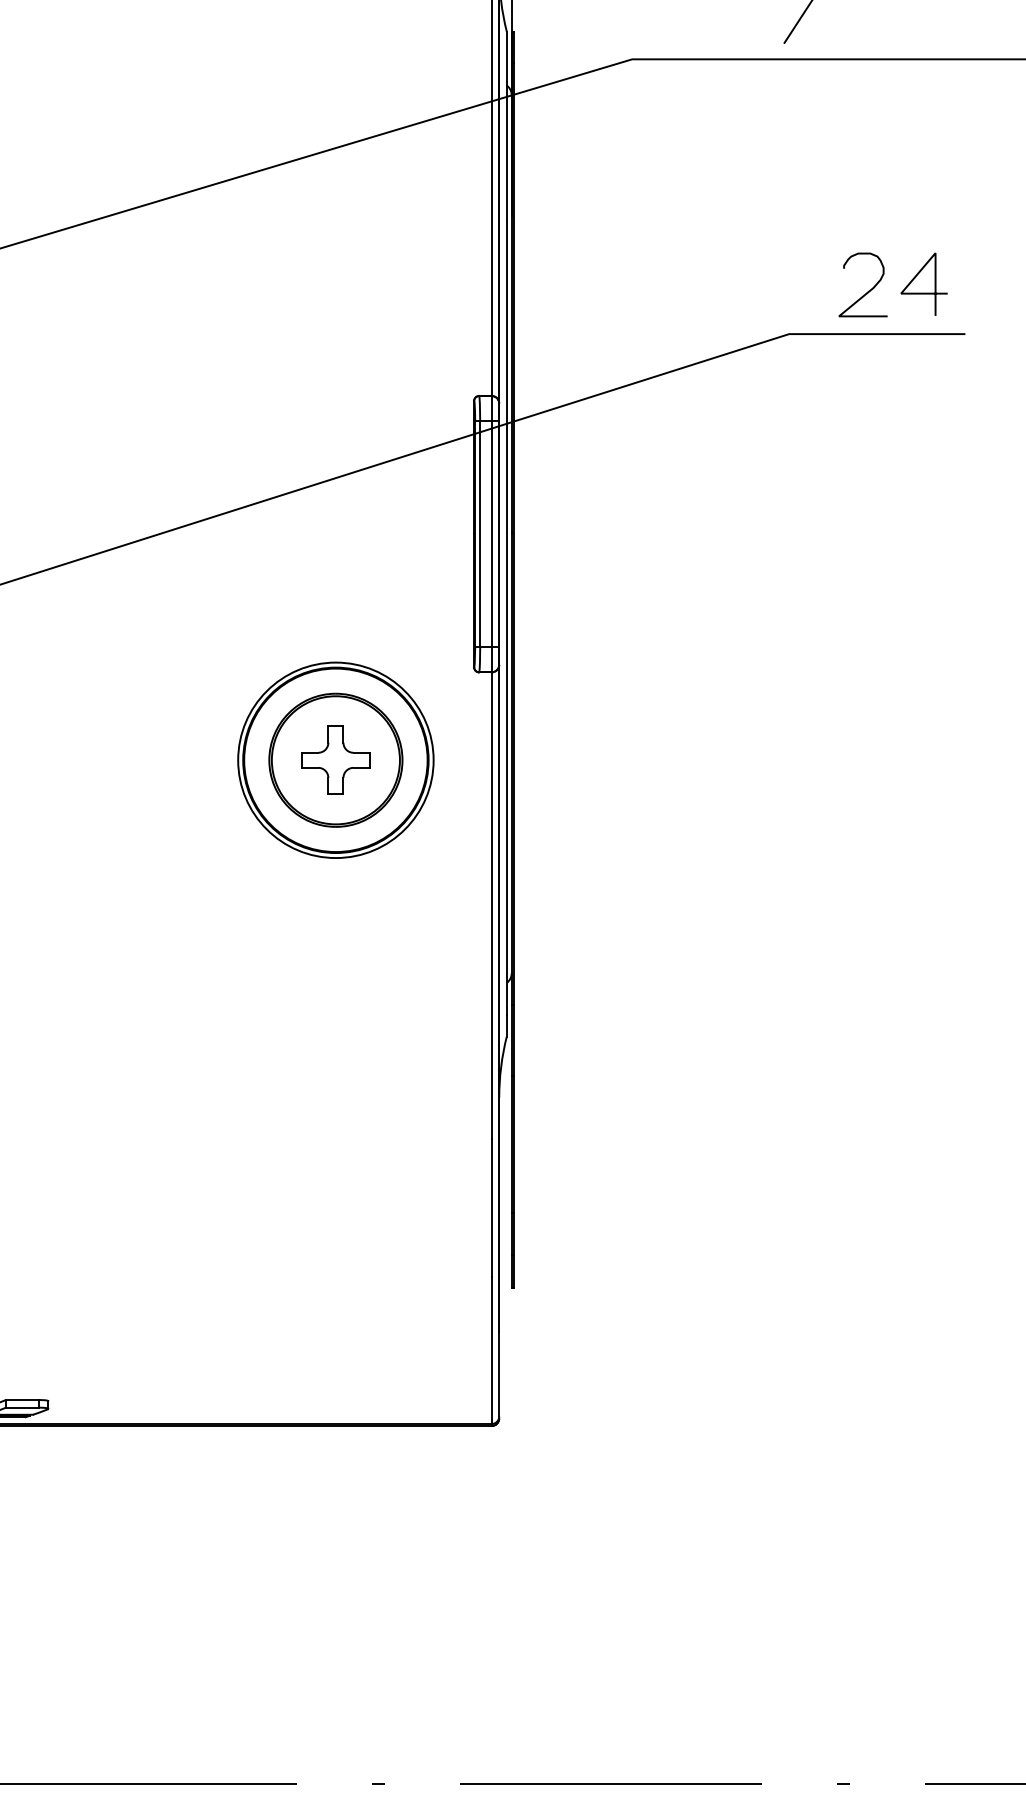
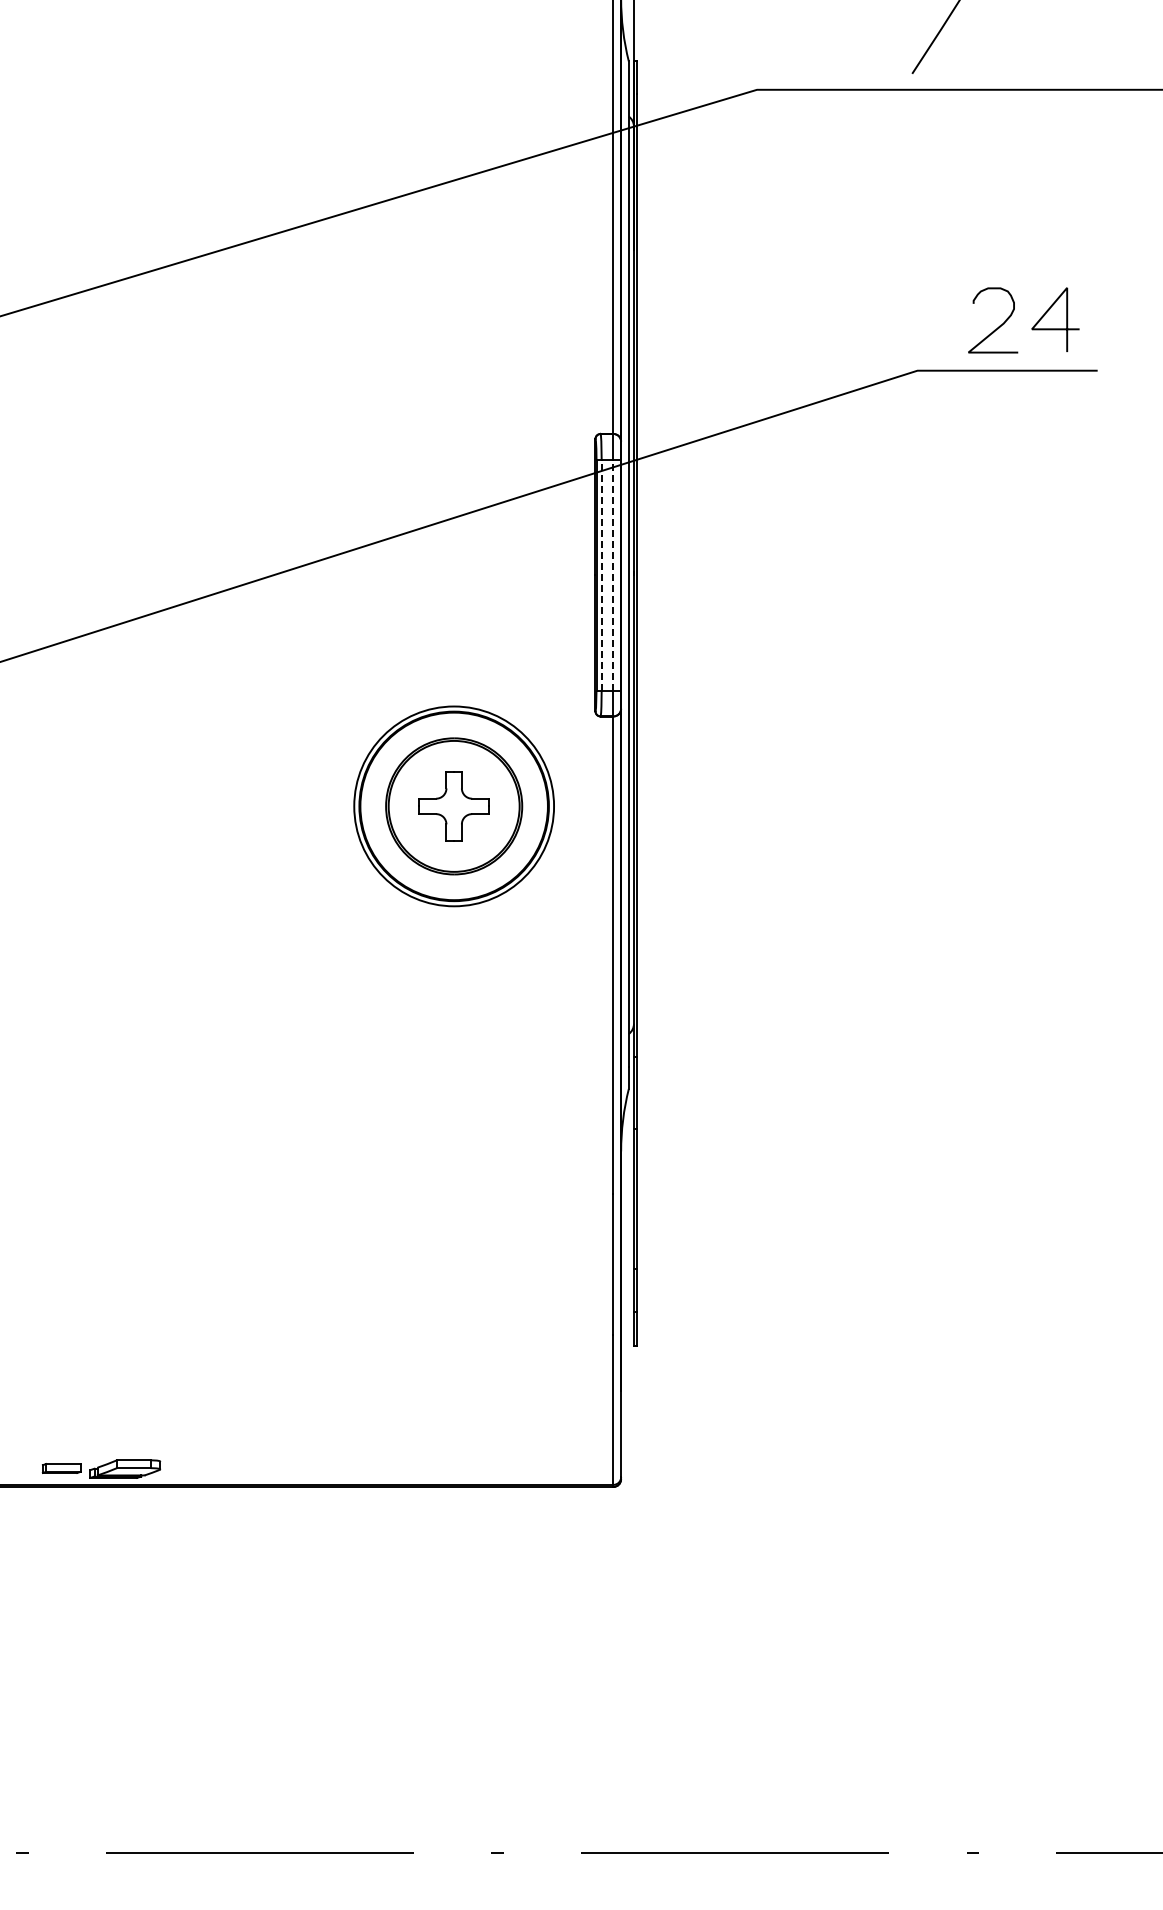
line: (480, 534) -> (601, 575), solid -> dashed
line: (491, 534) -> (613, 575), solid -> dashed

